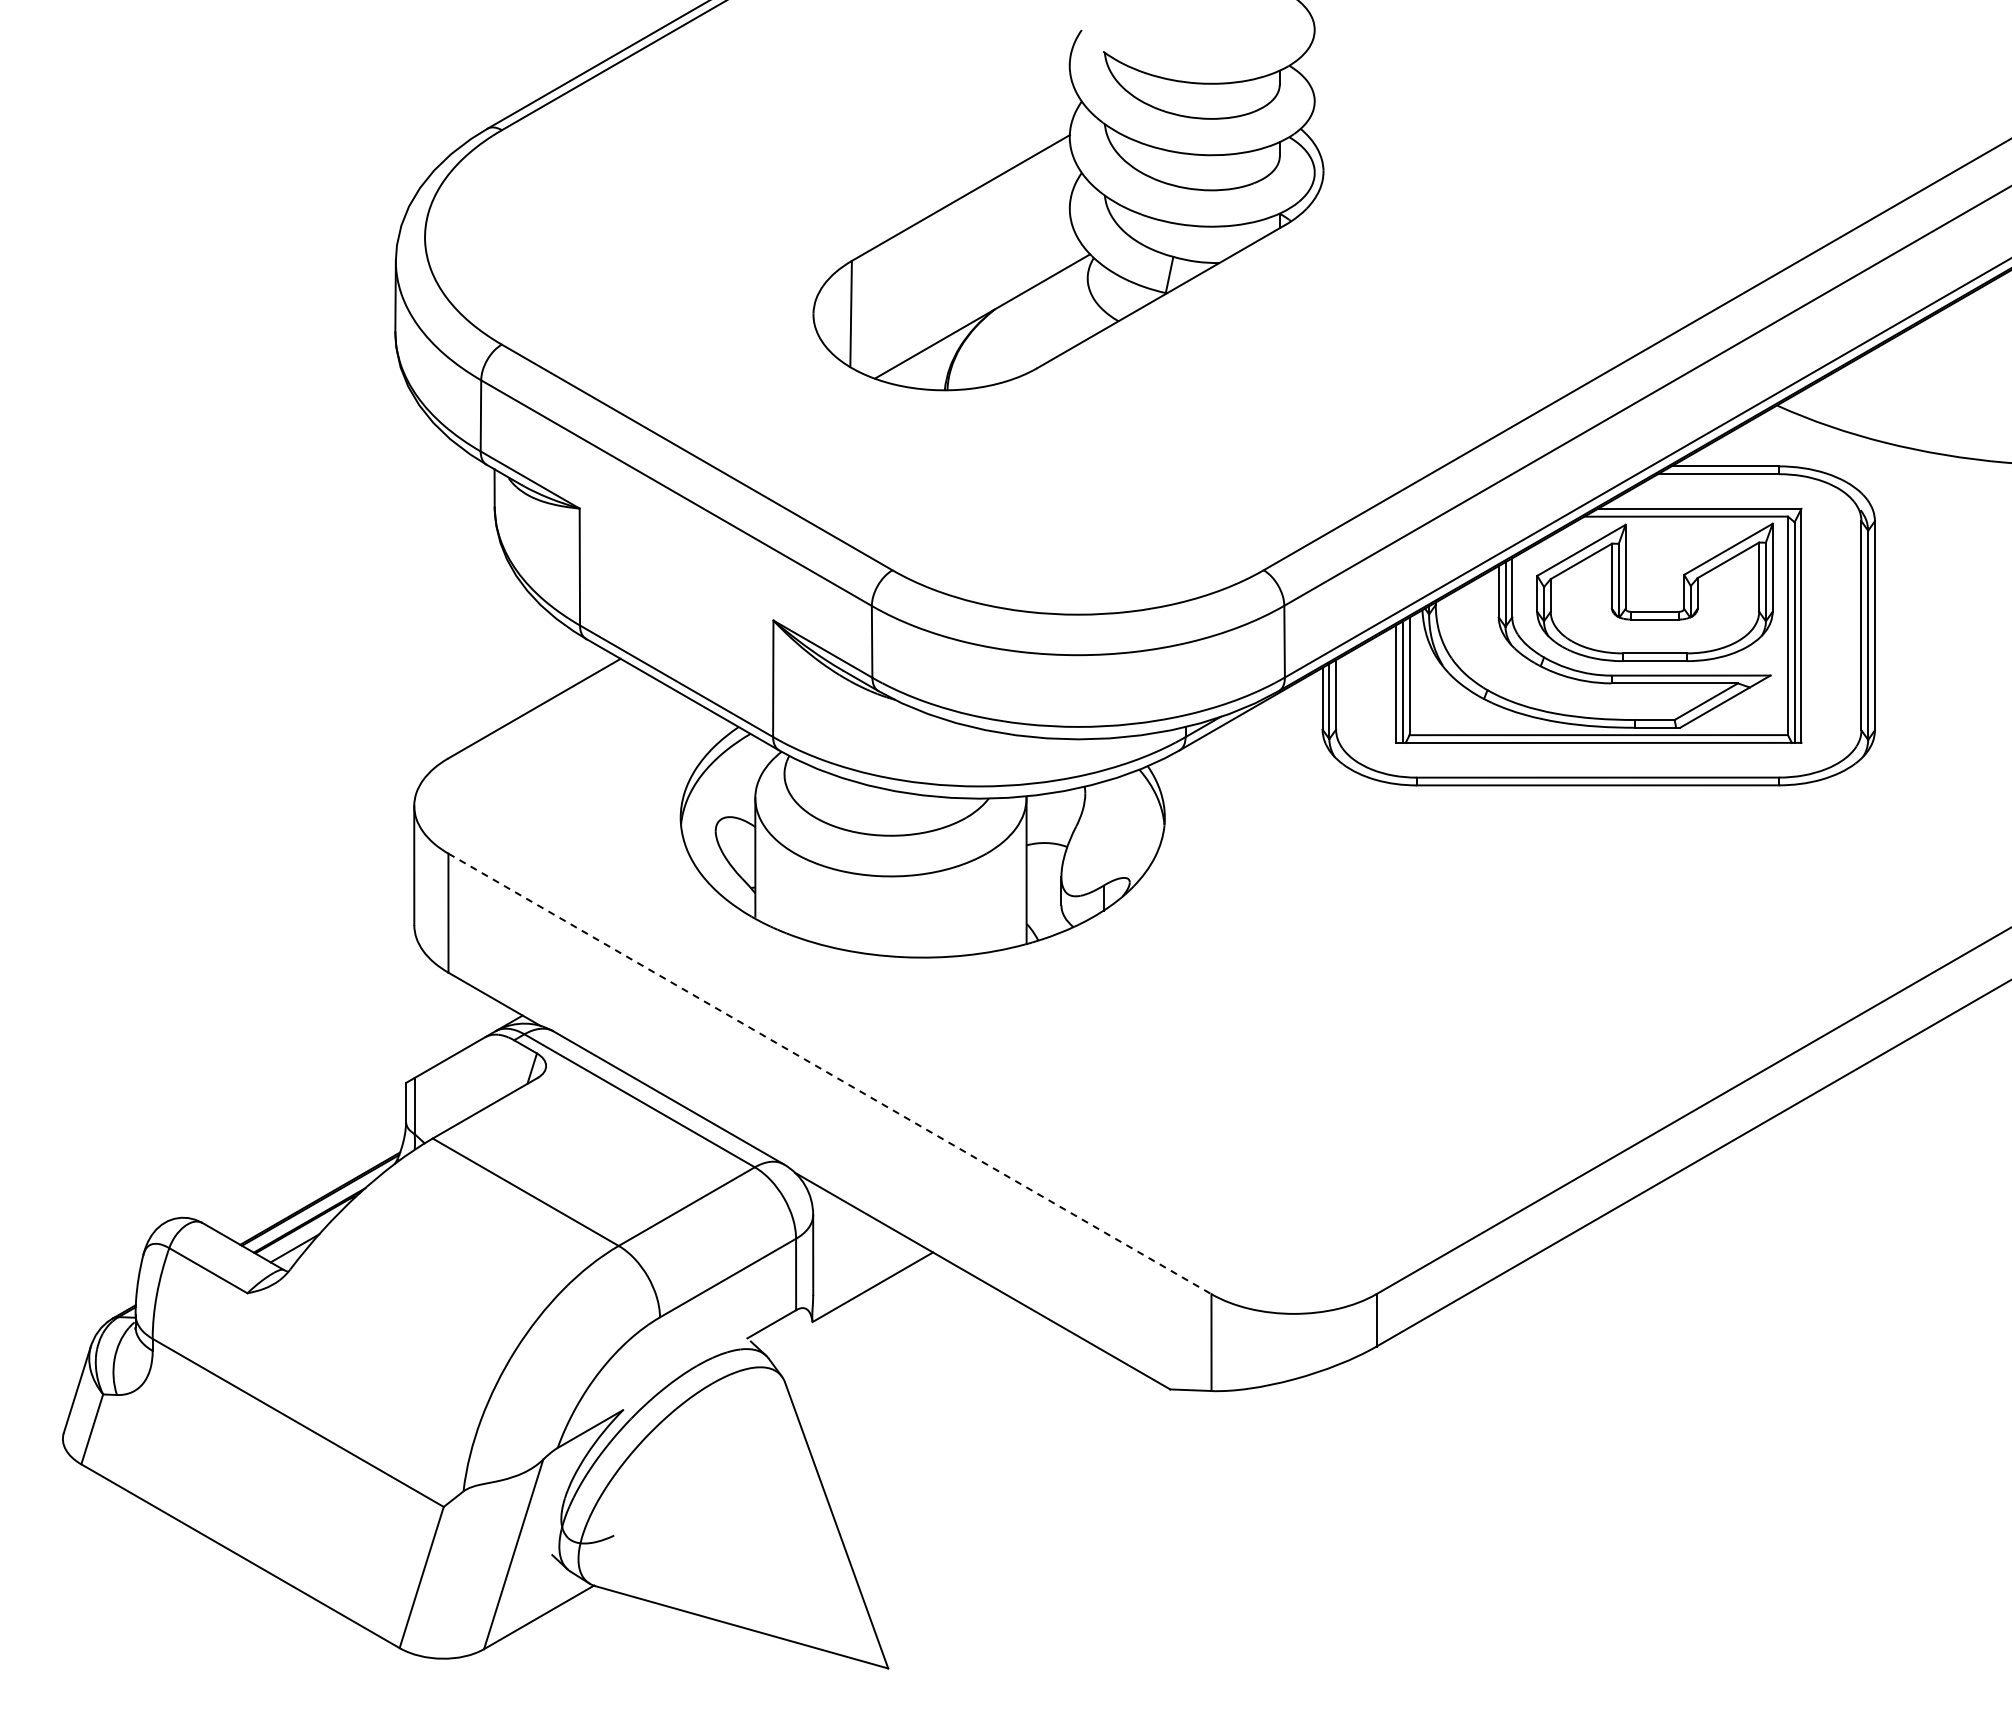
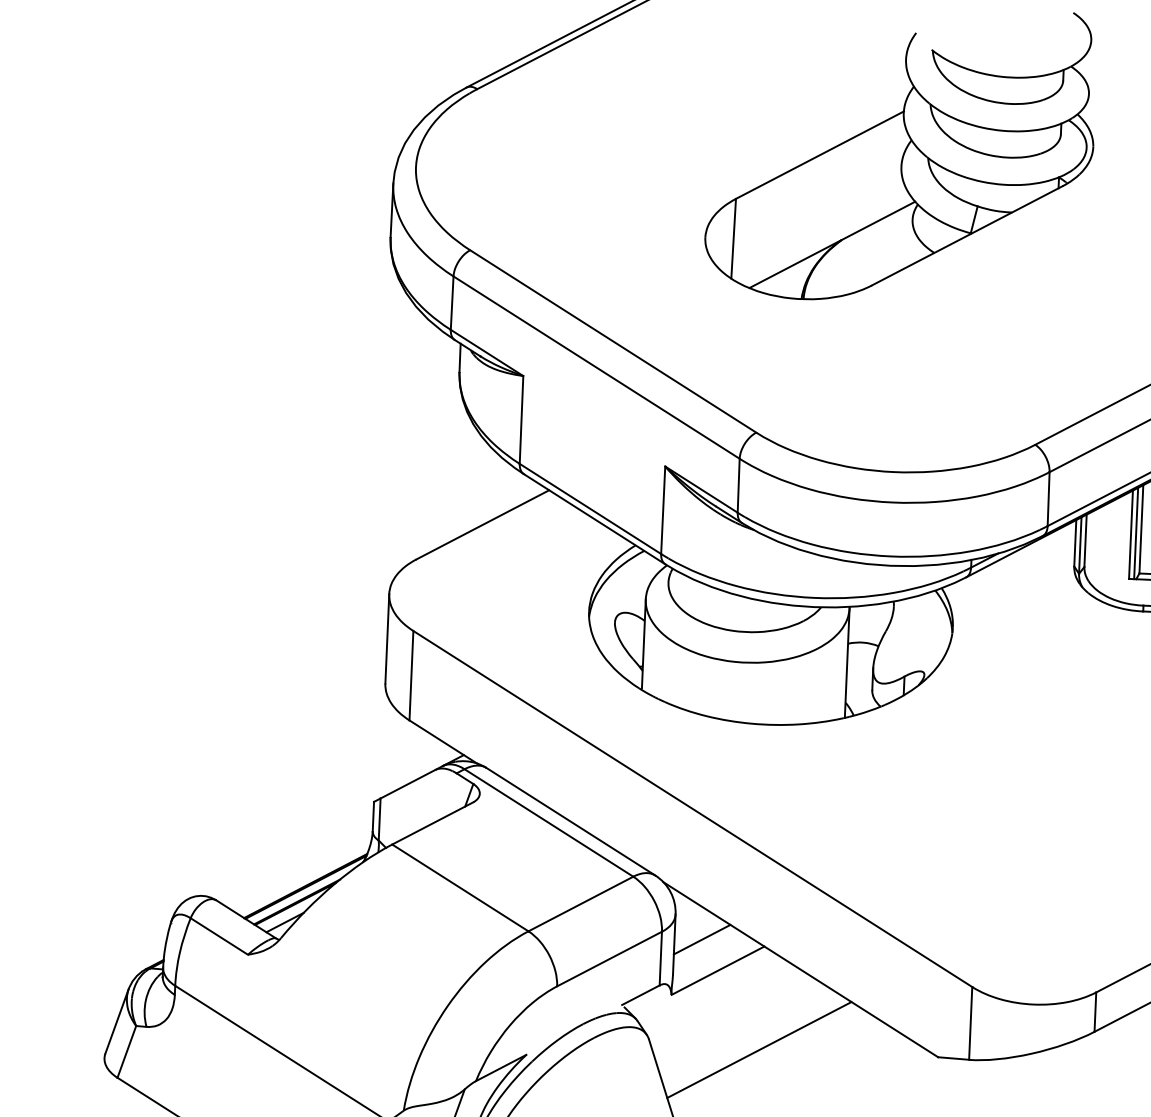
line: (829, 1073) -> (692, 808), dashed -> solid
line: (849, 1246) -> (701, 939), added
line: (931, 1390) -> (758, 1050), added

